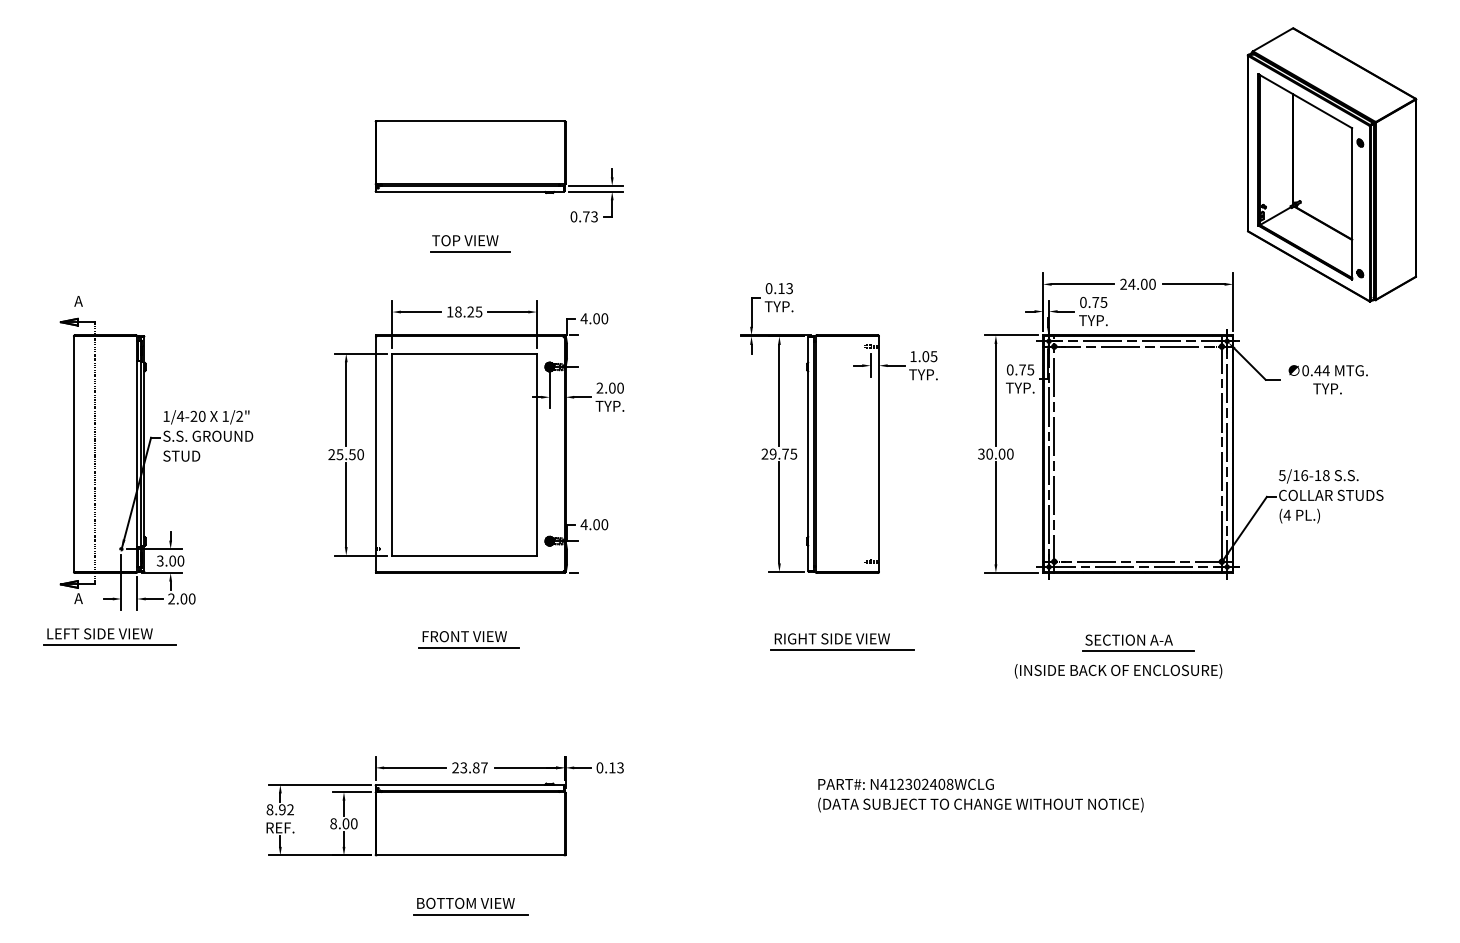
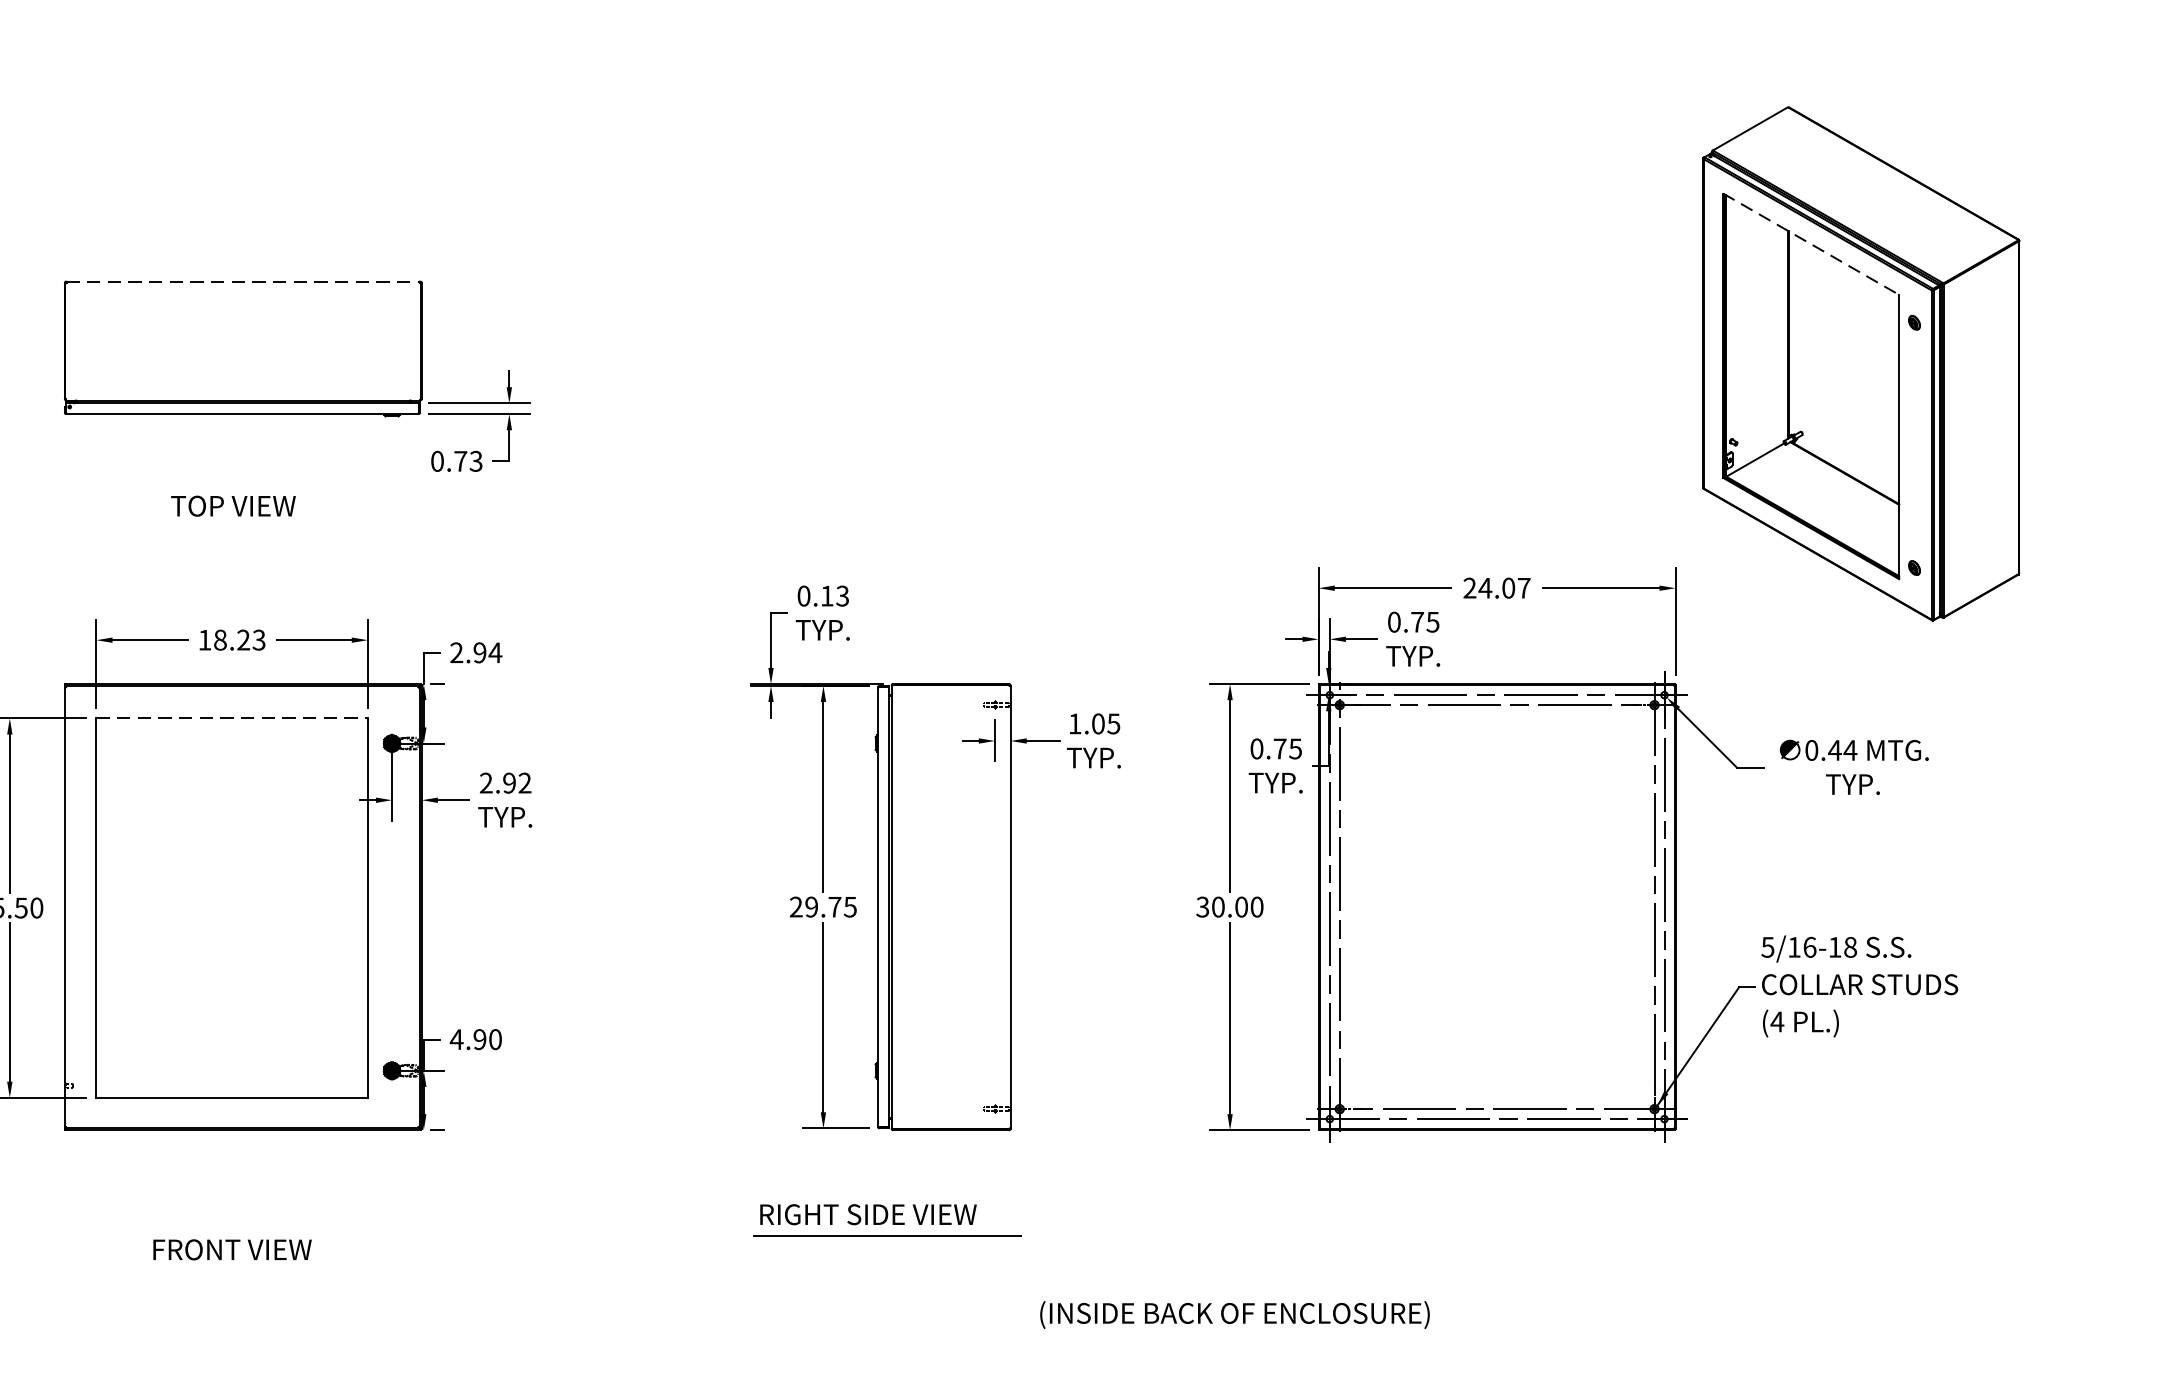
line: (1305, 101) -> (1811, 244), solid -> dashed
line: (471, 121) -> (245, 282), solid -> dashed
line: (470, 251) -> (243, 526), removed
text: (1152, 283) -> (1524, 586), 24.00 -> 24.07
text: (479, 311) -> (260, 639), 18.25 -> 18.23
text: (594, 318) -> (476, 652), 4.00 -> 2.94
line: (465, 353) -> (233, 718), solid -> dashed
text: (616, 387) -> (517, 781), 2.00 -> 2.92
text: (596, 524) -> (479, 1039), 4.00 -> 4.90
part: (842, 641) -> (887, 1219), moved
part: (1138, 642) -> (1497, 1260), removed
line: (469, 647) -> (241, 1270), removed
text: (1118, 671) -> (1234, 1315), moved

